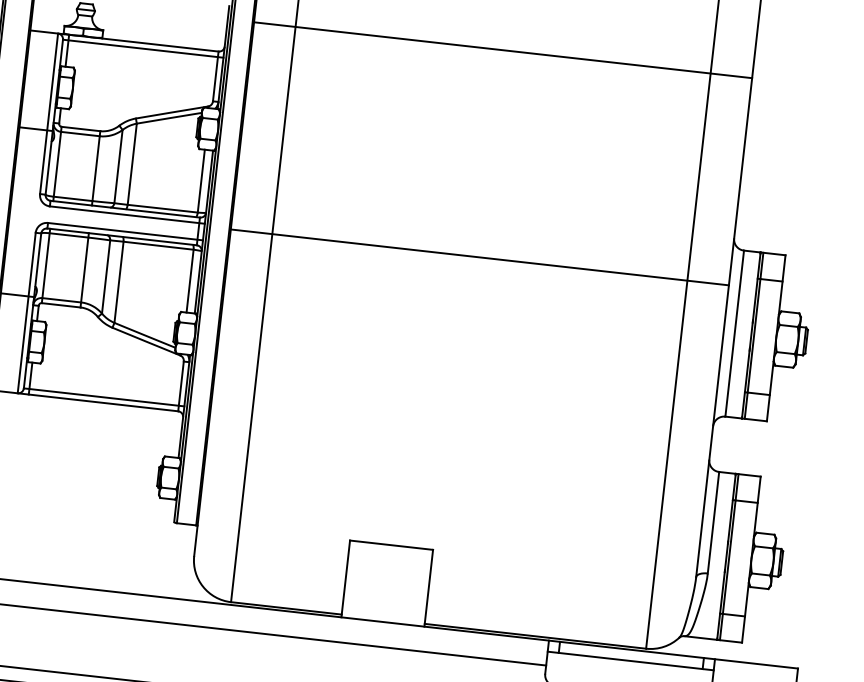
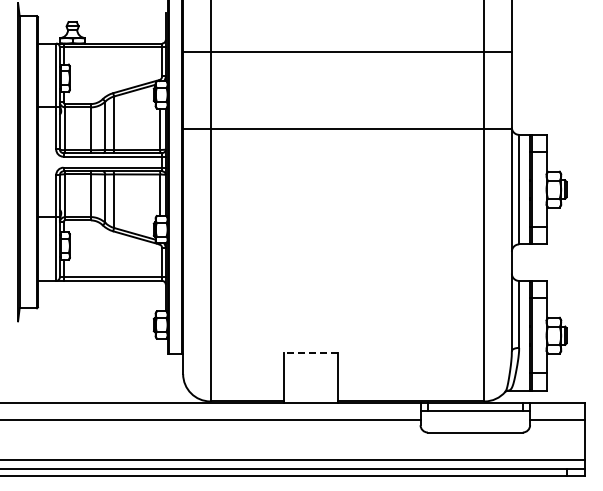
line: (503, 49) -> (347, 51), moved
line: (479, 257) -> (347, 128), moved
line: (390, 544) -> (310, 352), solid -> dashed

